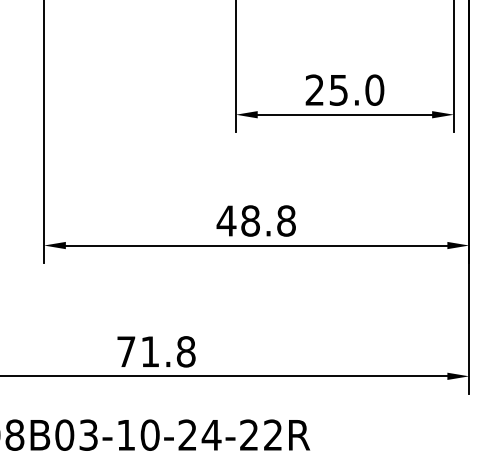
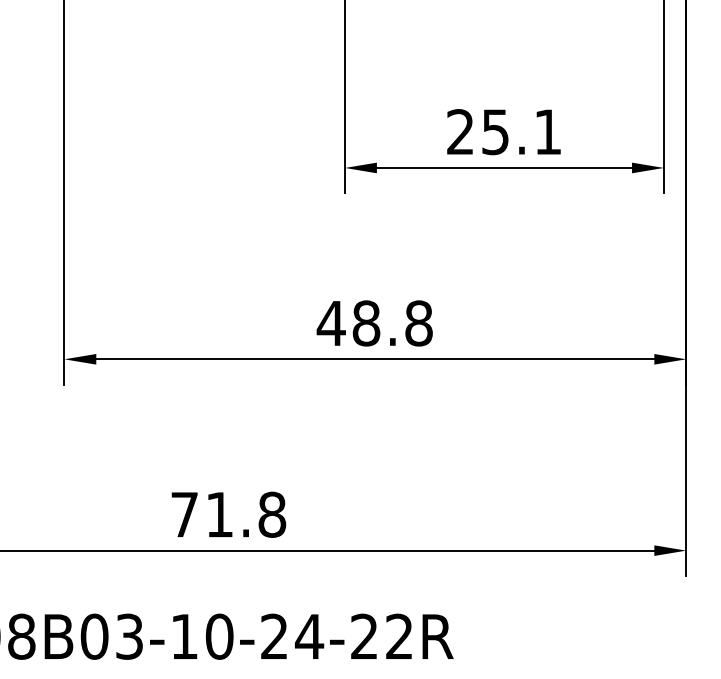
text: (374, 89) -> (547, 131), 25.0 -> 25.1

